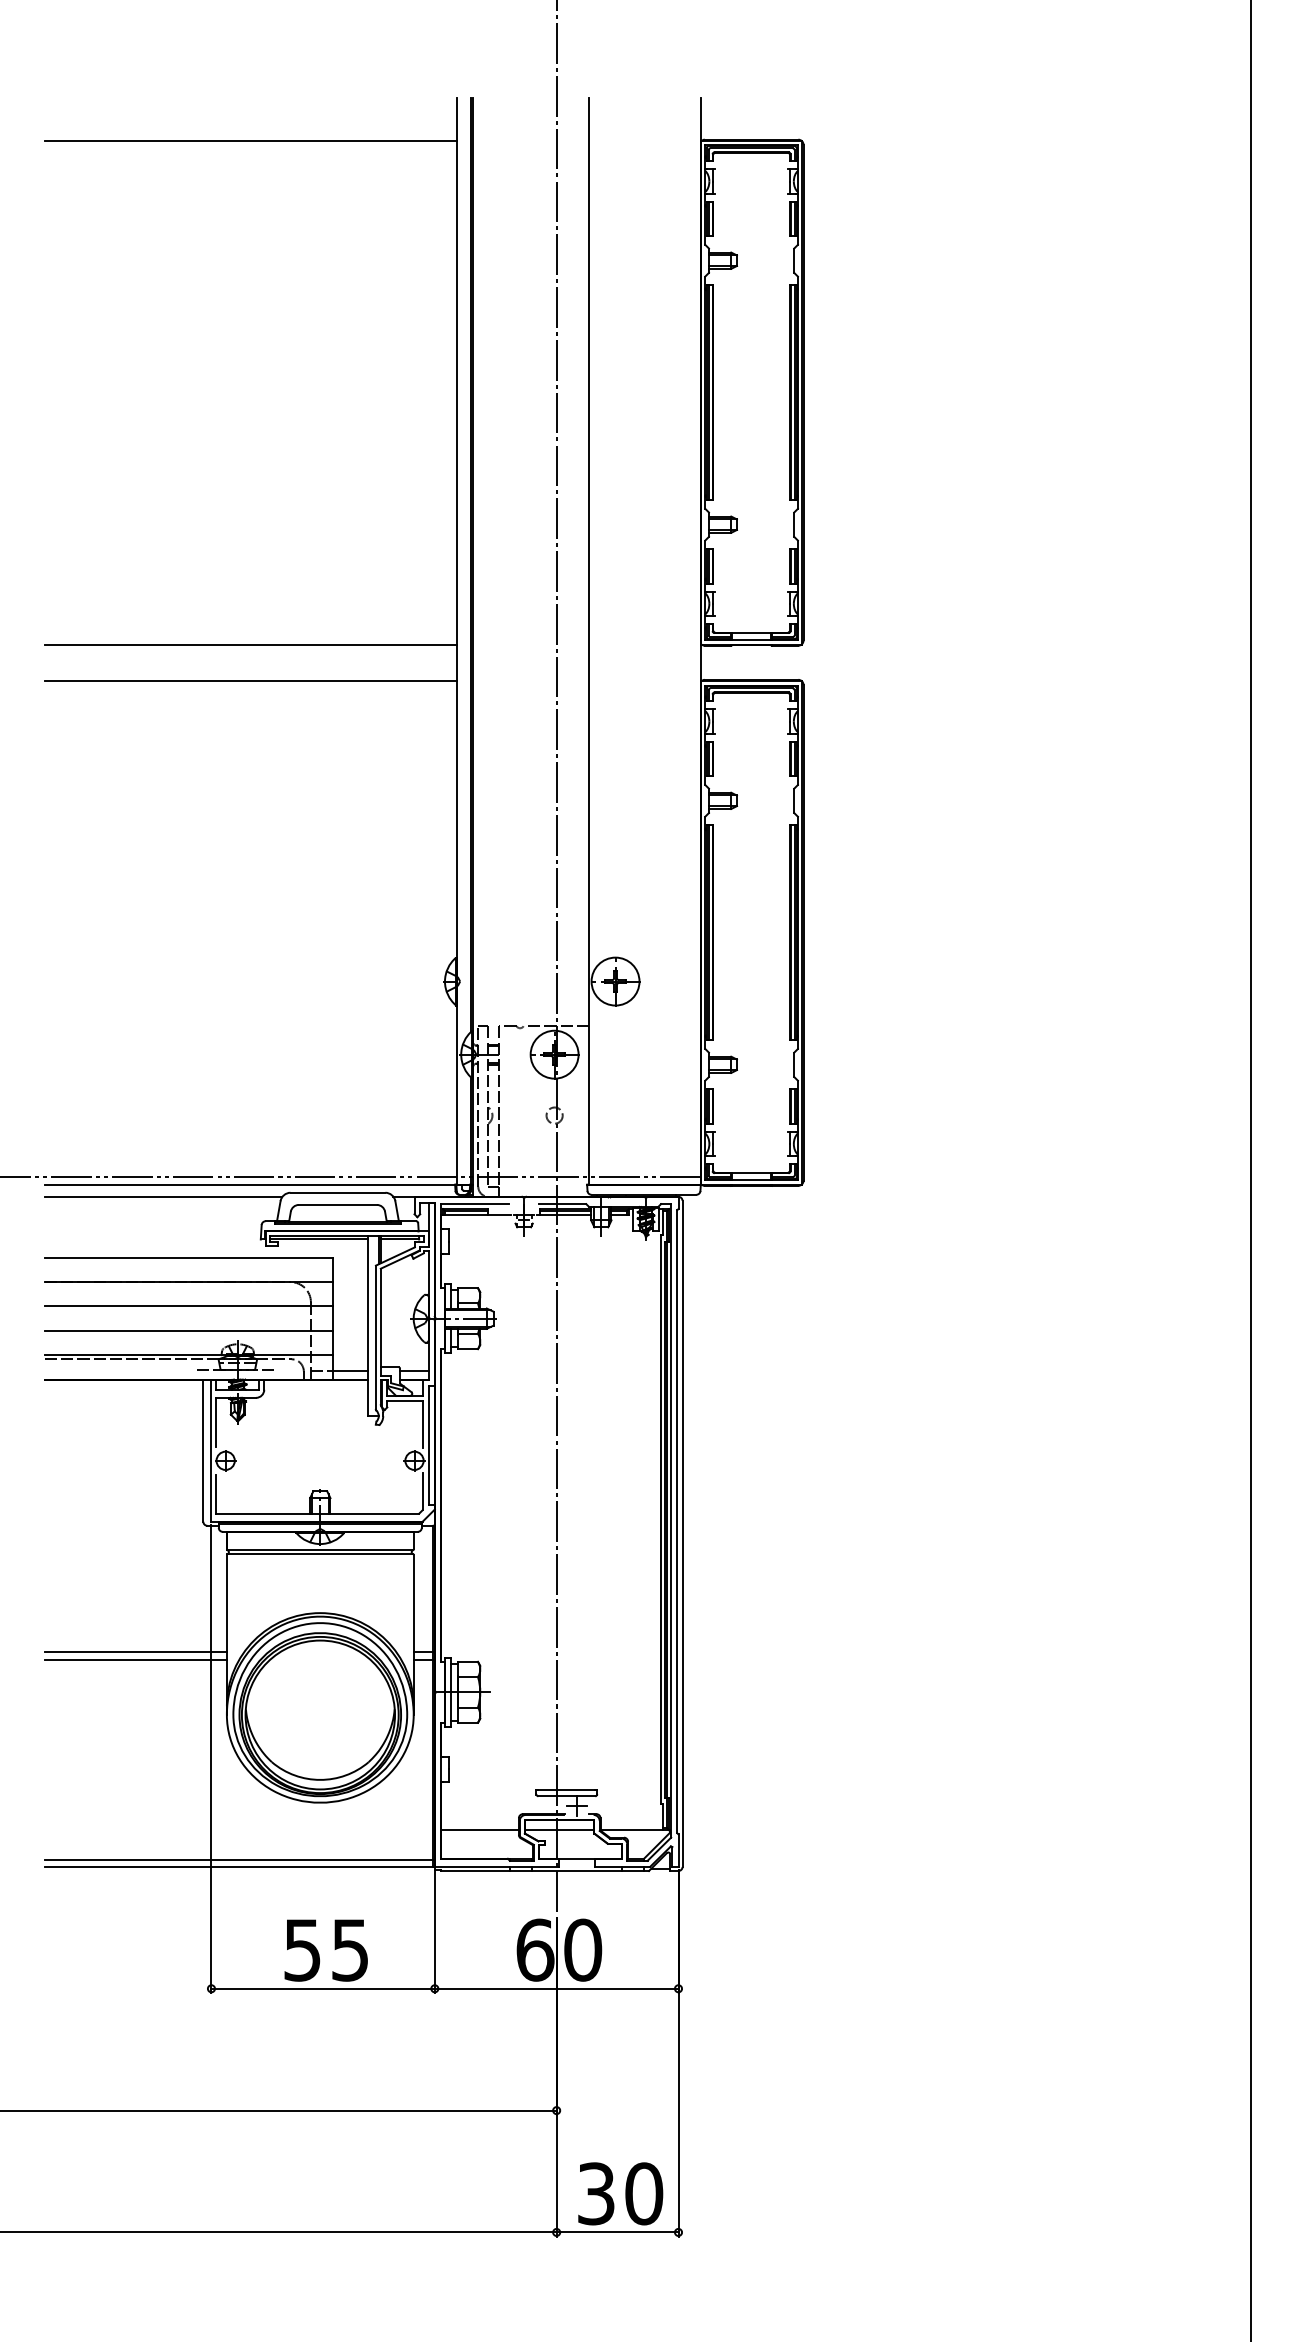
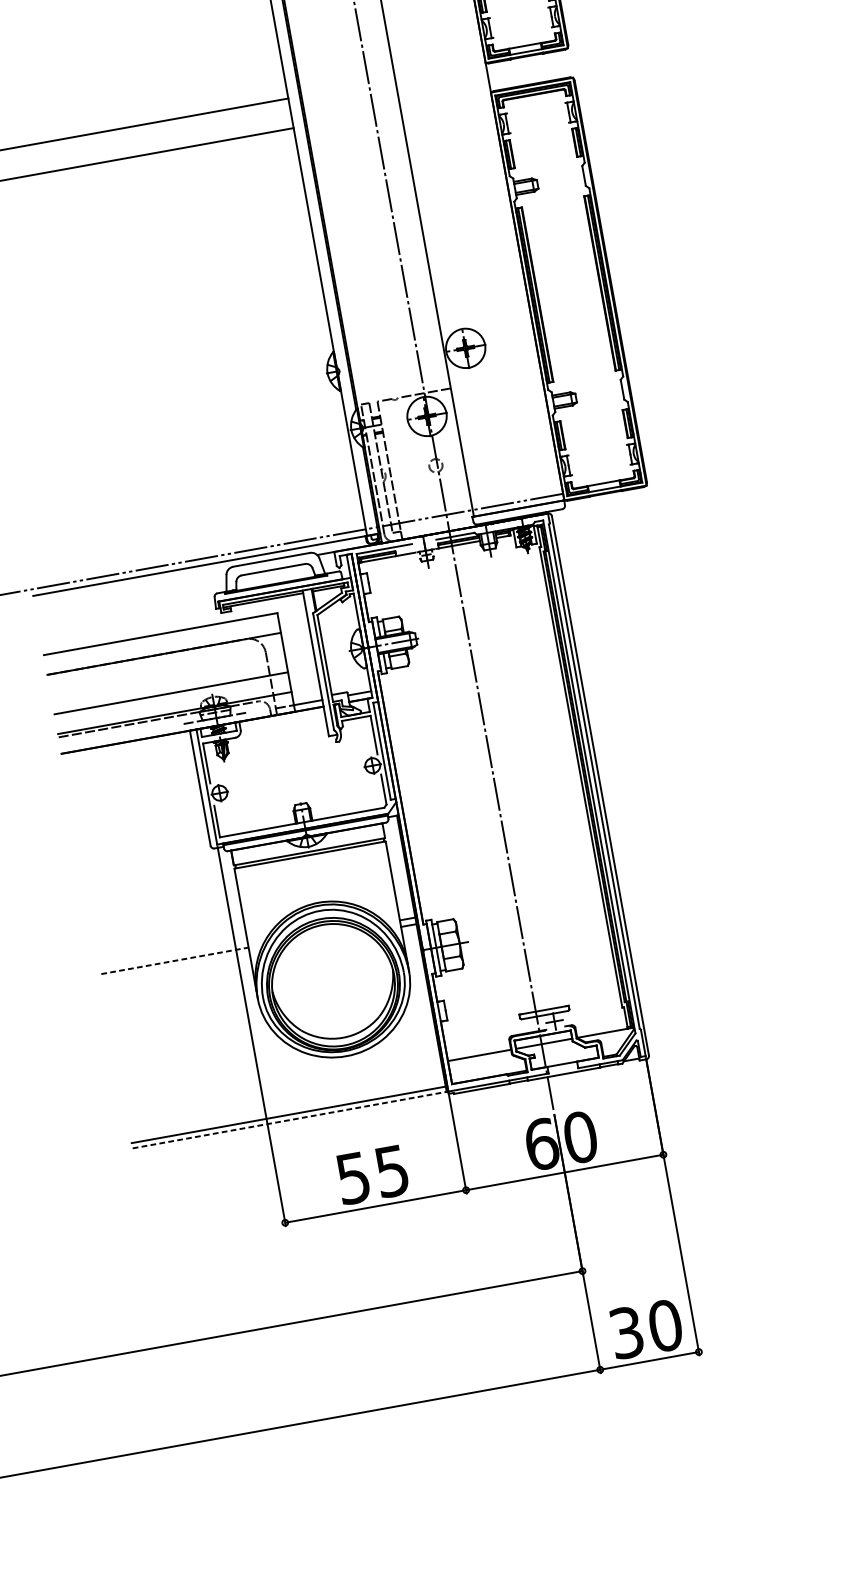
line: (163, 1196) -> (131, 588), removed
line: (188, 1306) -> (167, 673), removed
line: (135, 1651) -> (174, 960), solid -> dashed
line: (135, 1659) -> (175, 967), removed
line: (238, 1866) -> (289, 1119), solid -> dashed

